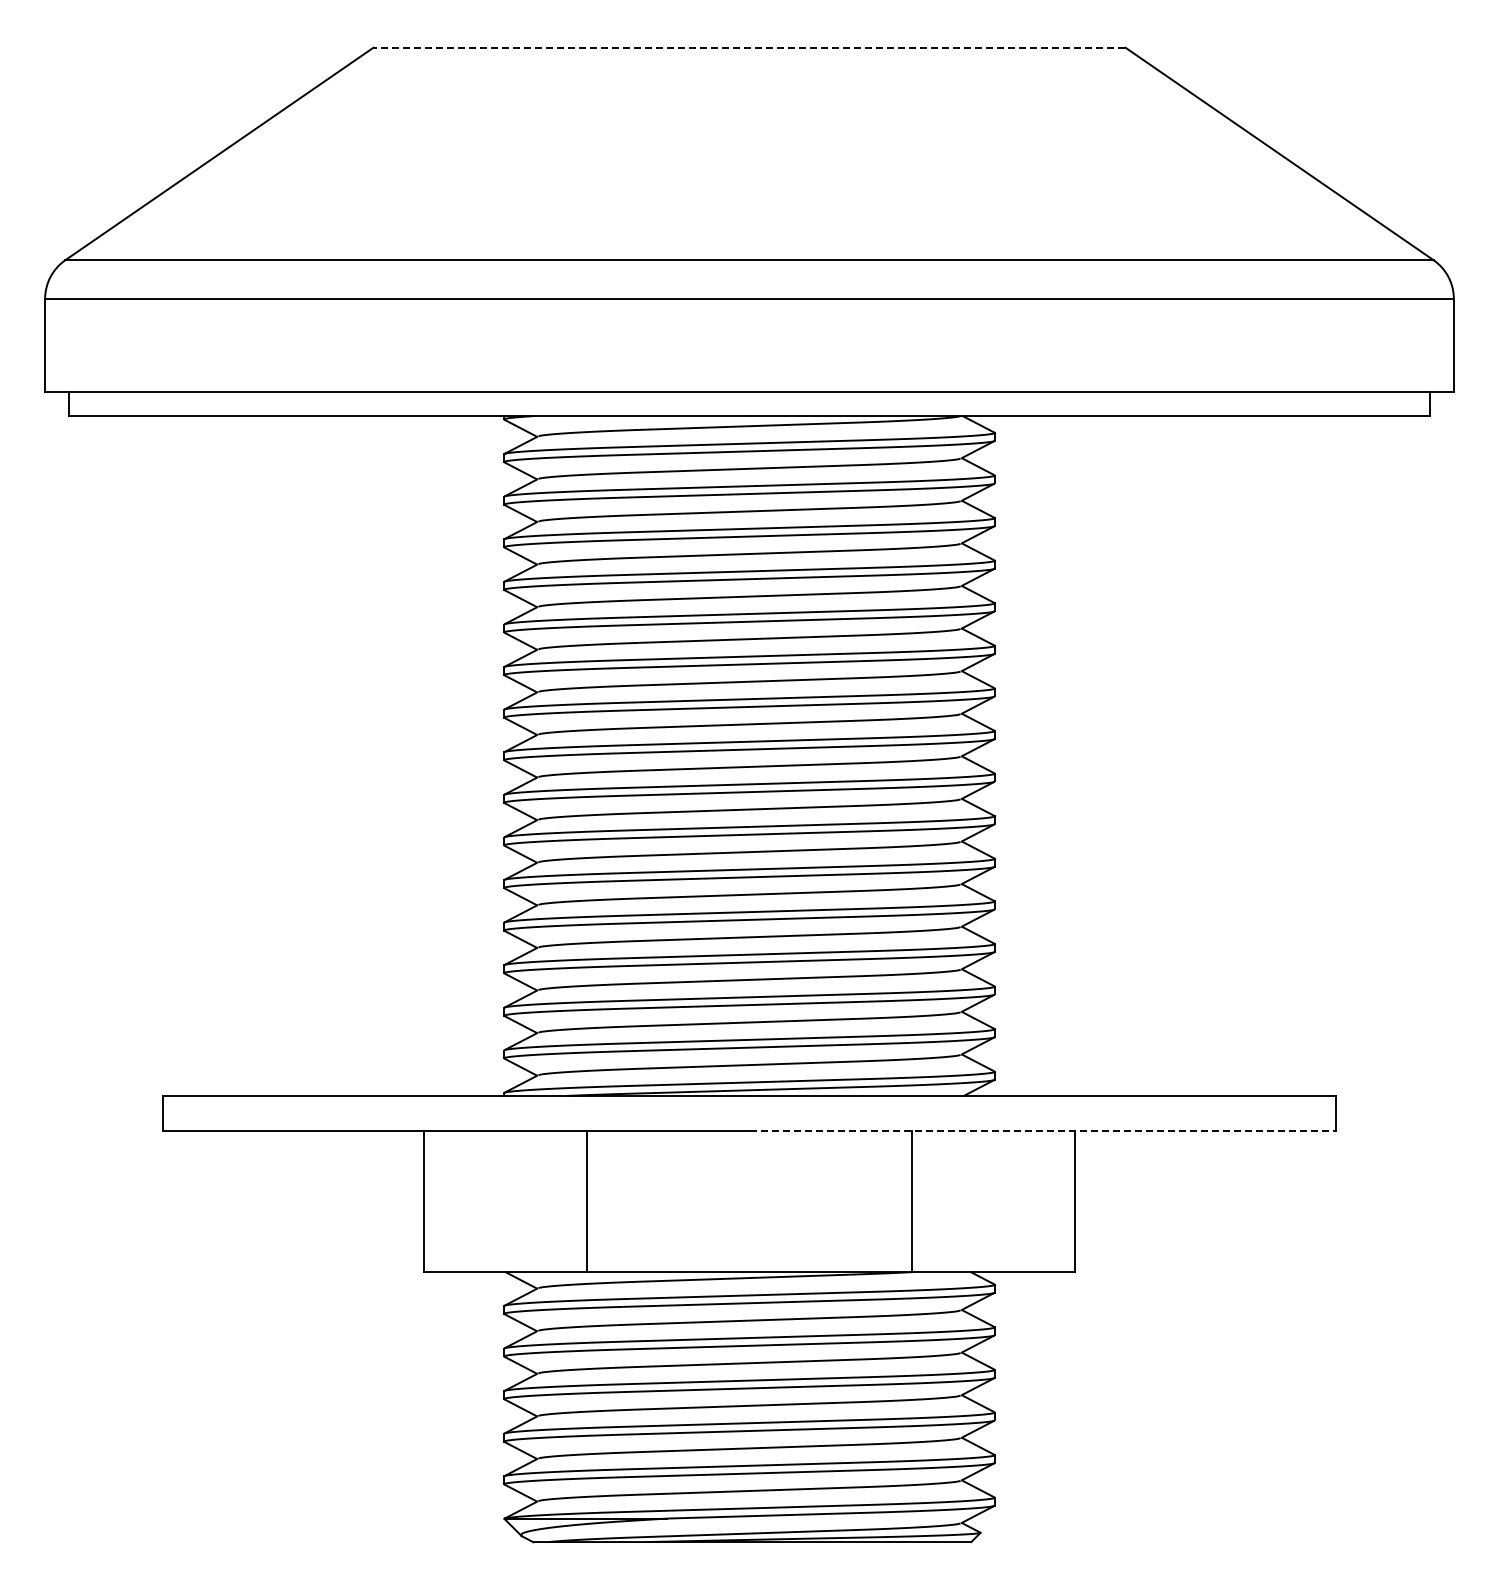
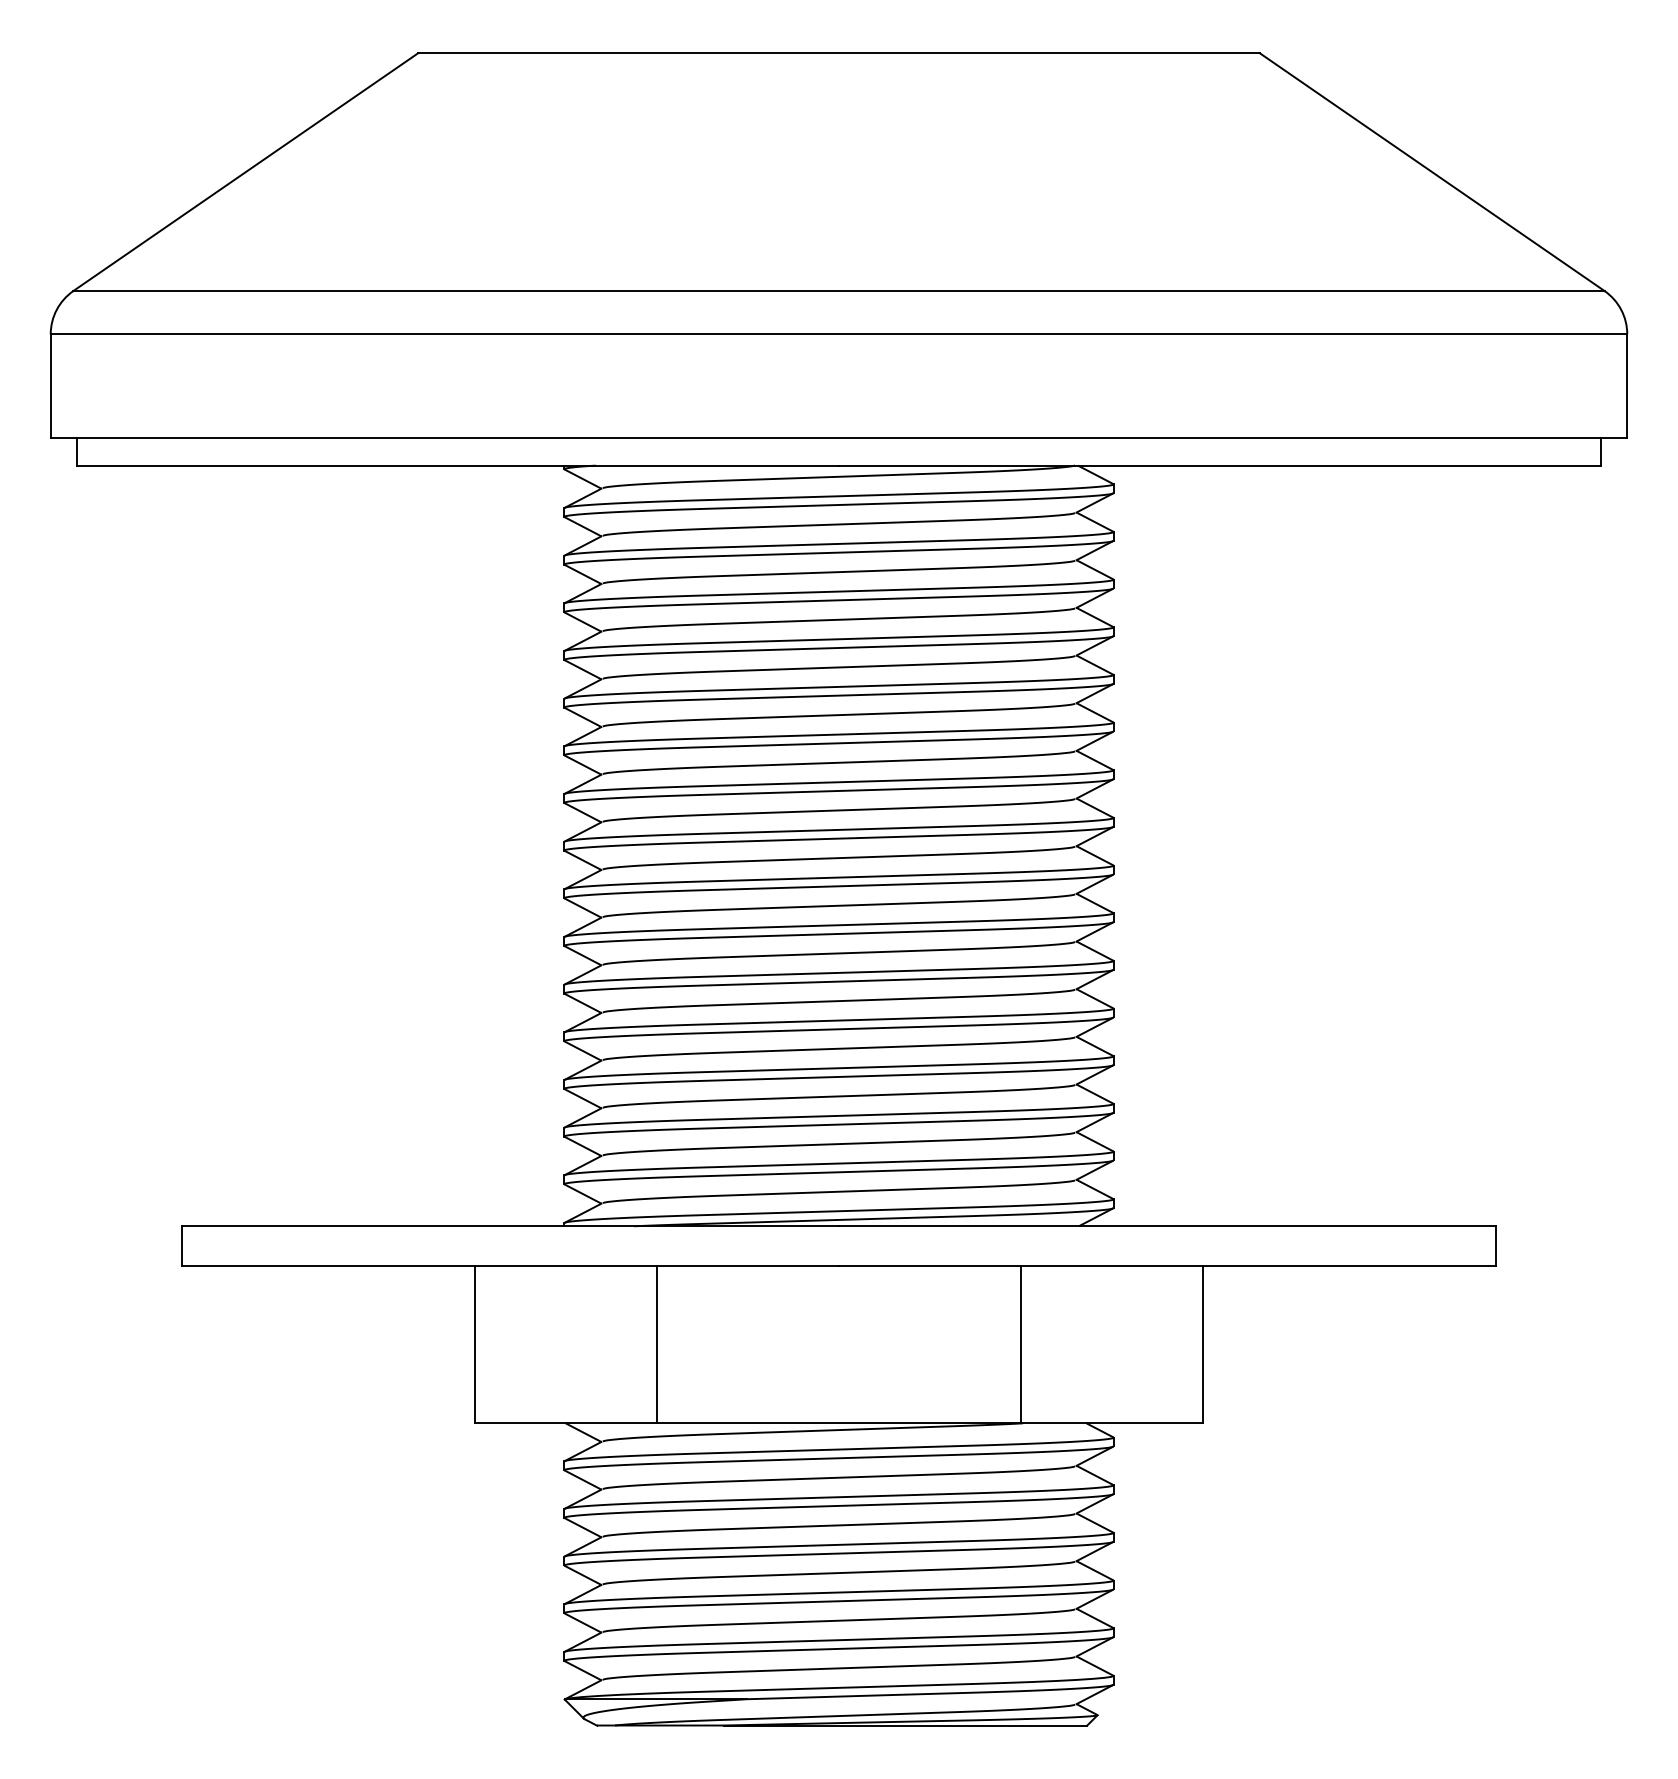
line: (749, 47) -> (839, 52), dashed -> solid
line: (1043, 1131) -> (1168, 1266), dashed -> solid

